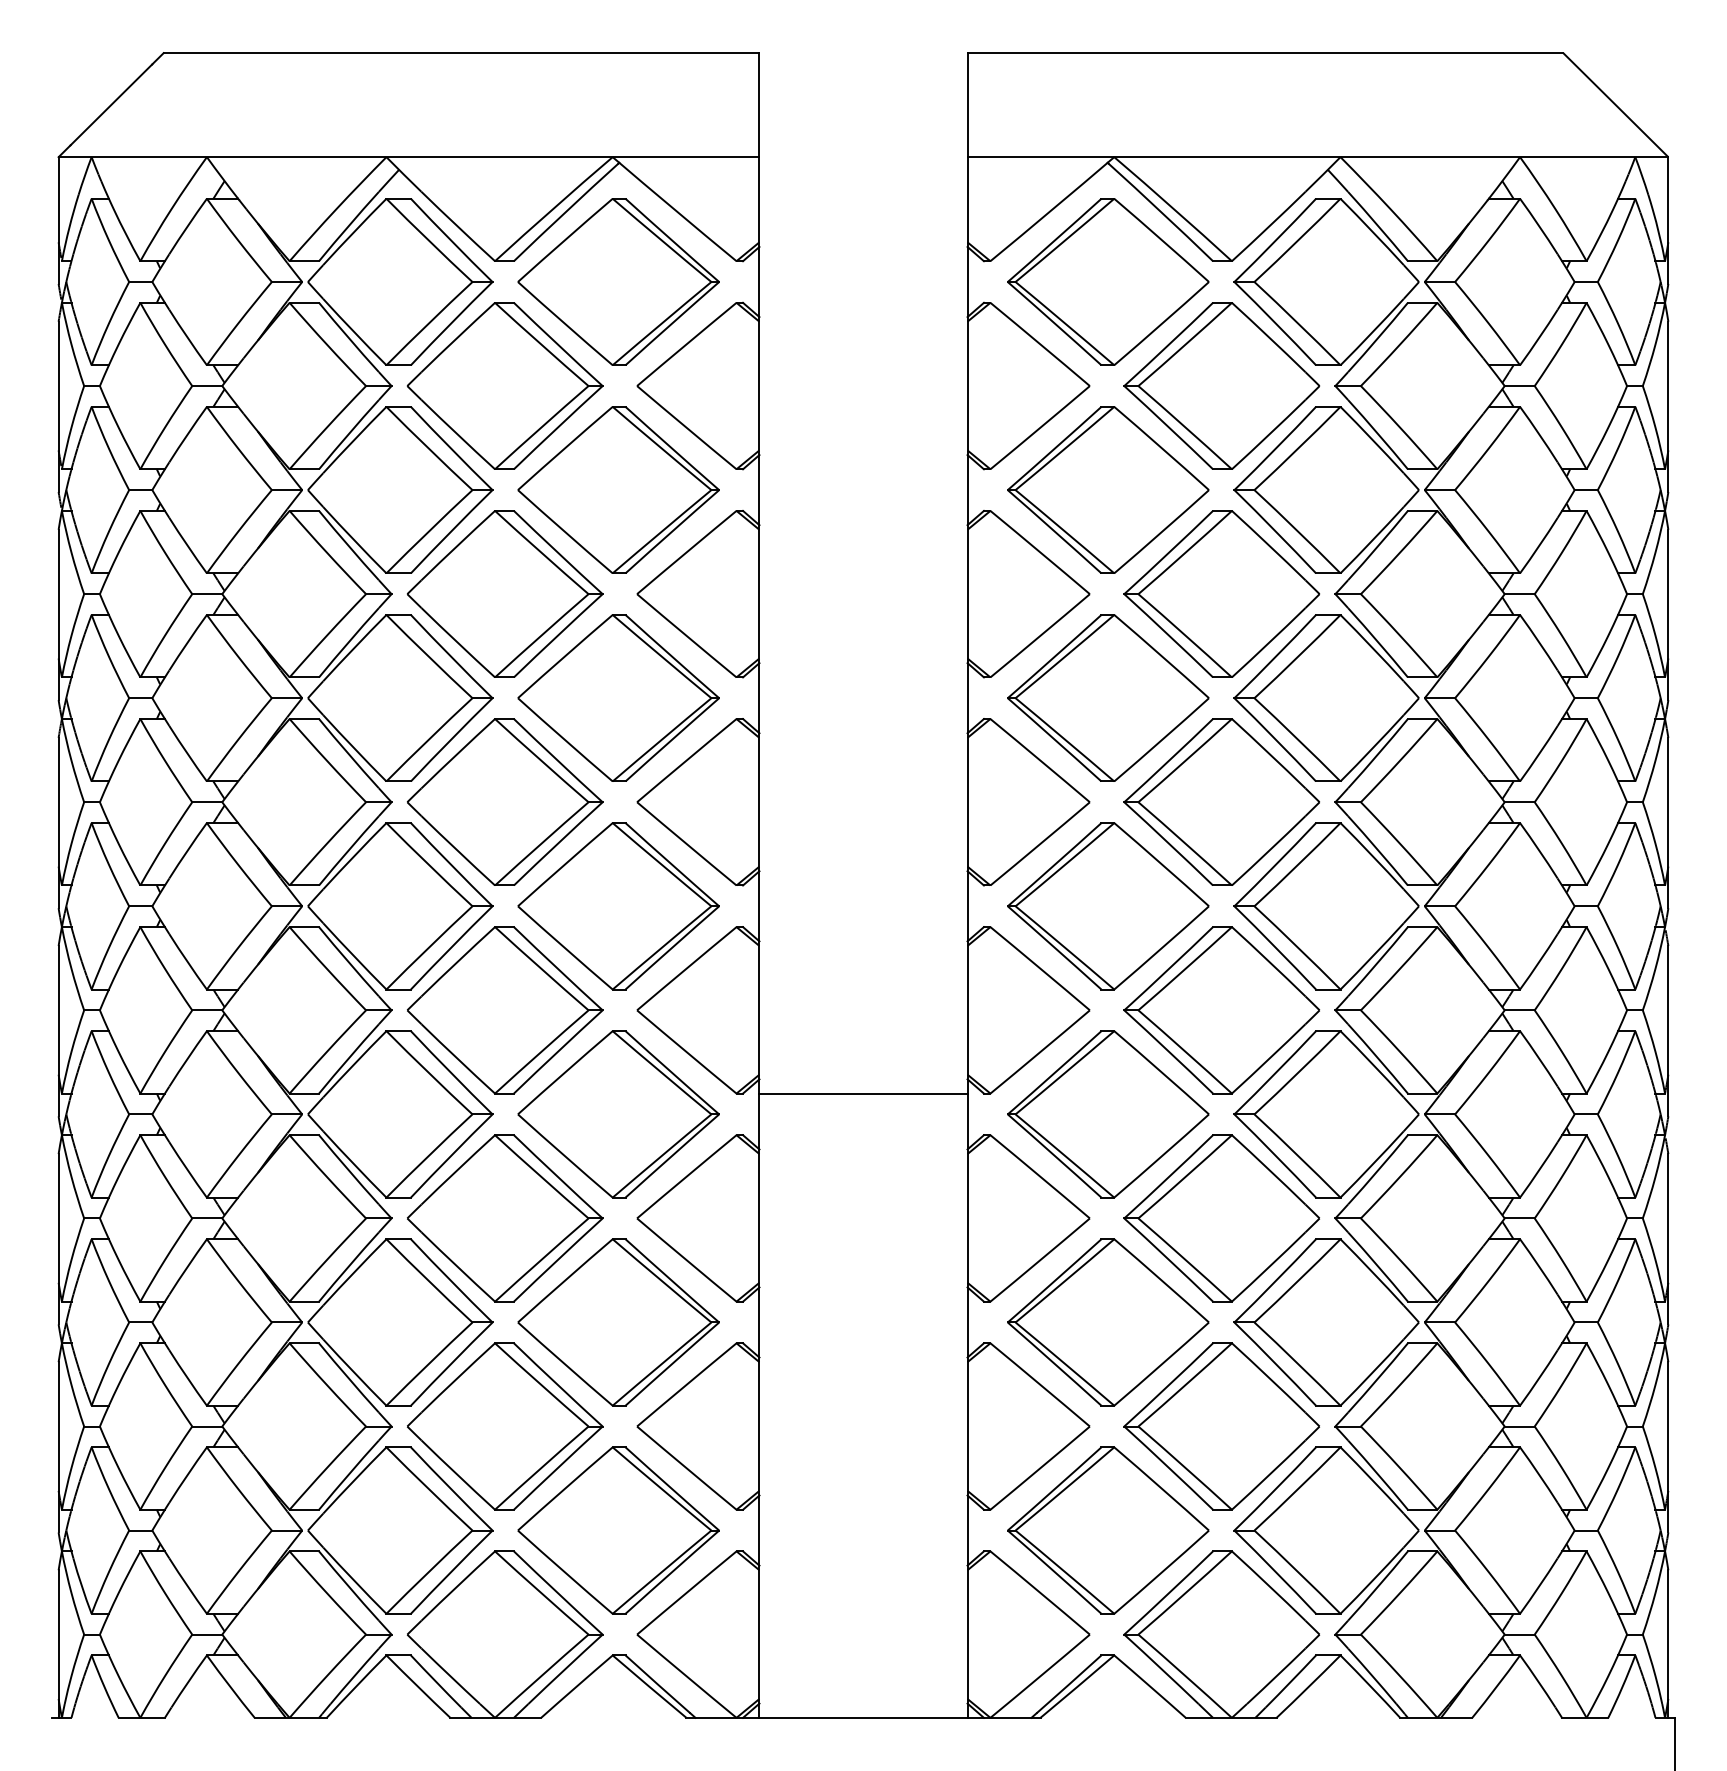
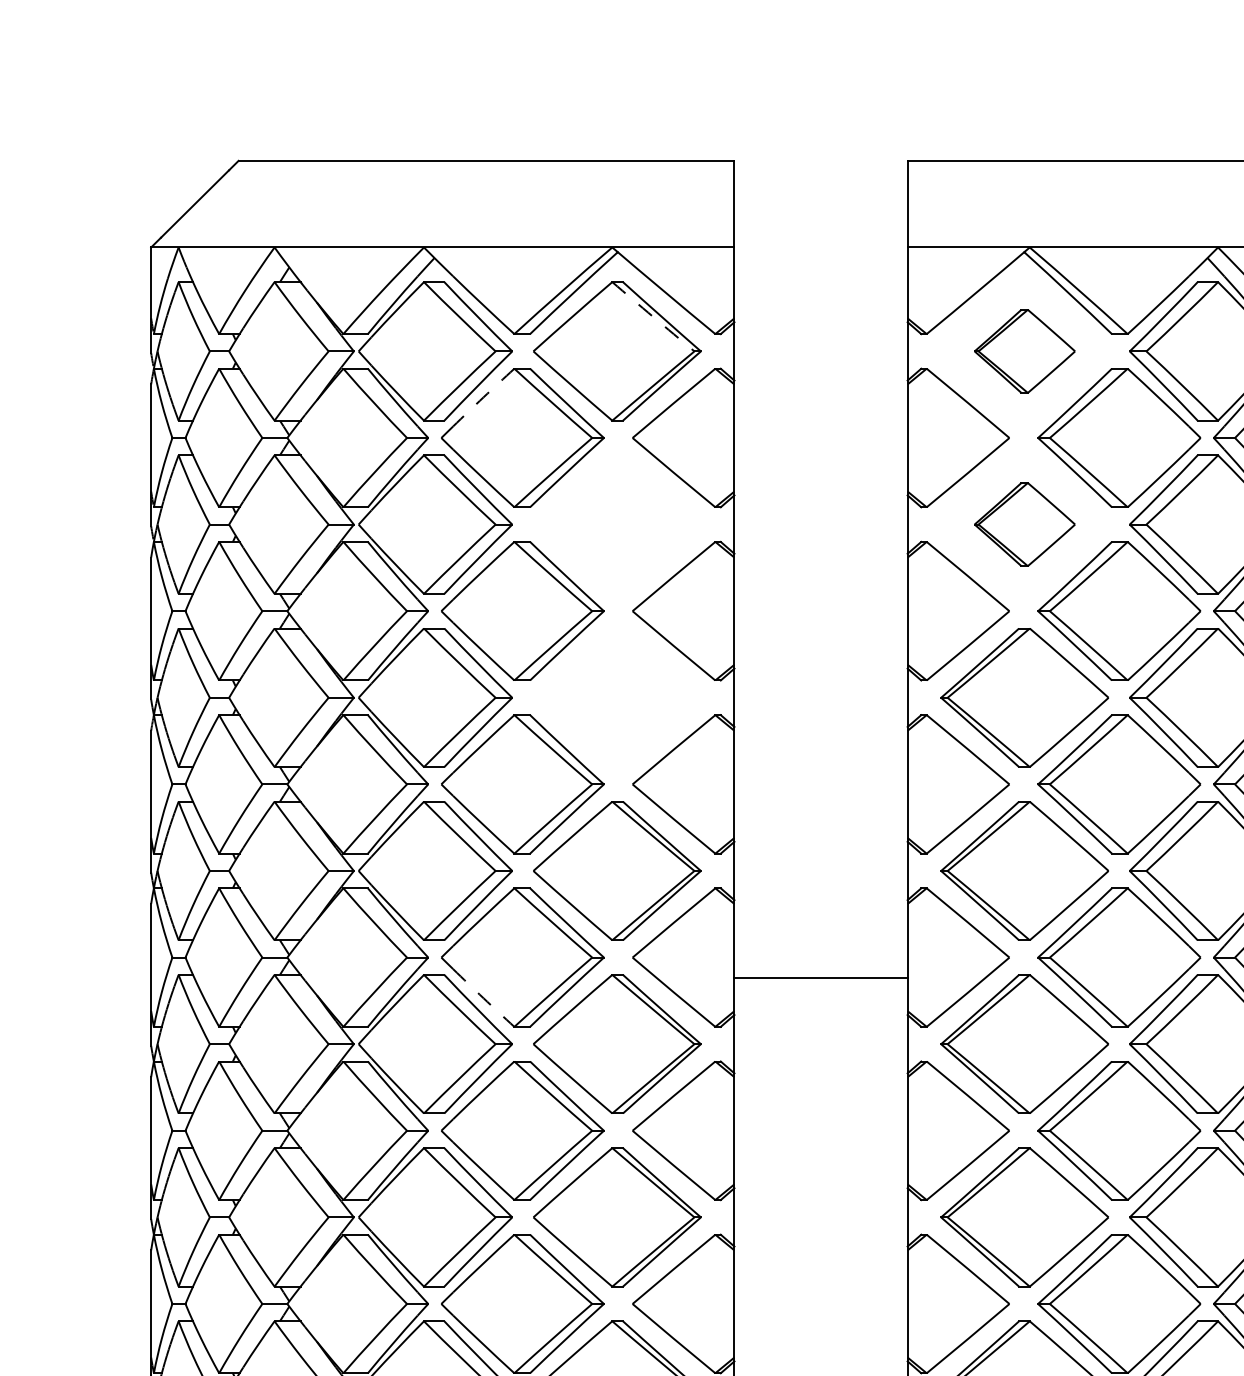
arc: (661, 240) -> (652, 316), solid -> dashed
part: (1108, 281) -> (1024, 350), size x0.6
arc: (458, 337) -> (483, 397), solid -> dashed
part: (618, 489) -> (617, 524), removed
part: (1108, 489) -> (1024, 524), size x0.6
part: (618, 697) -> (617, 697), removed
arc: (458, 1059) -> (483, 998), solid -> dashed
line: (863, 1093) -> (821, 977), moved

